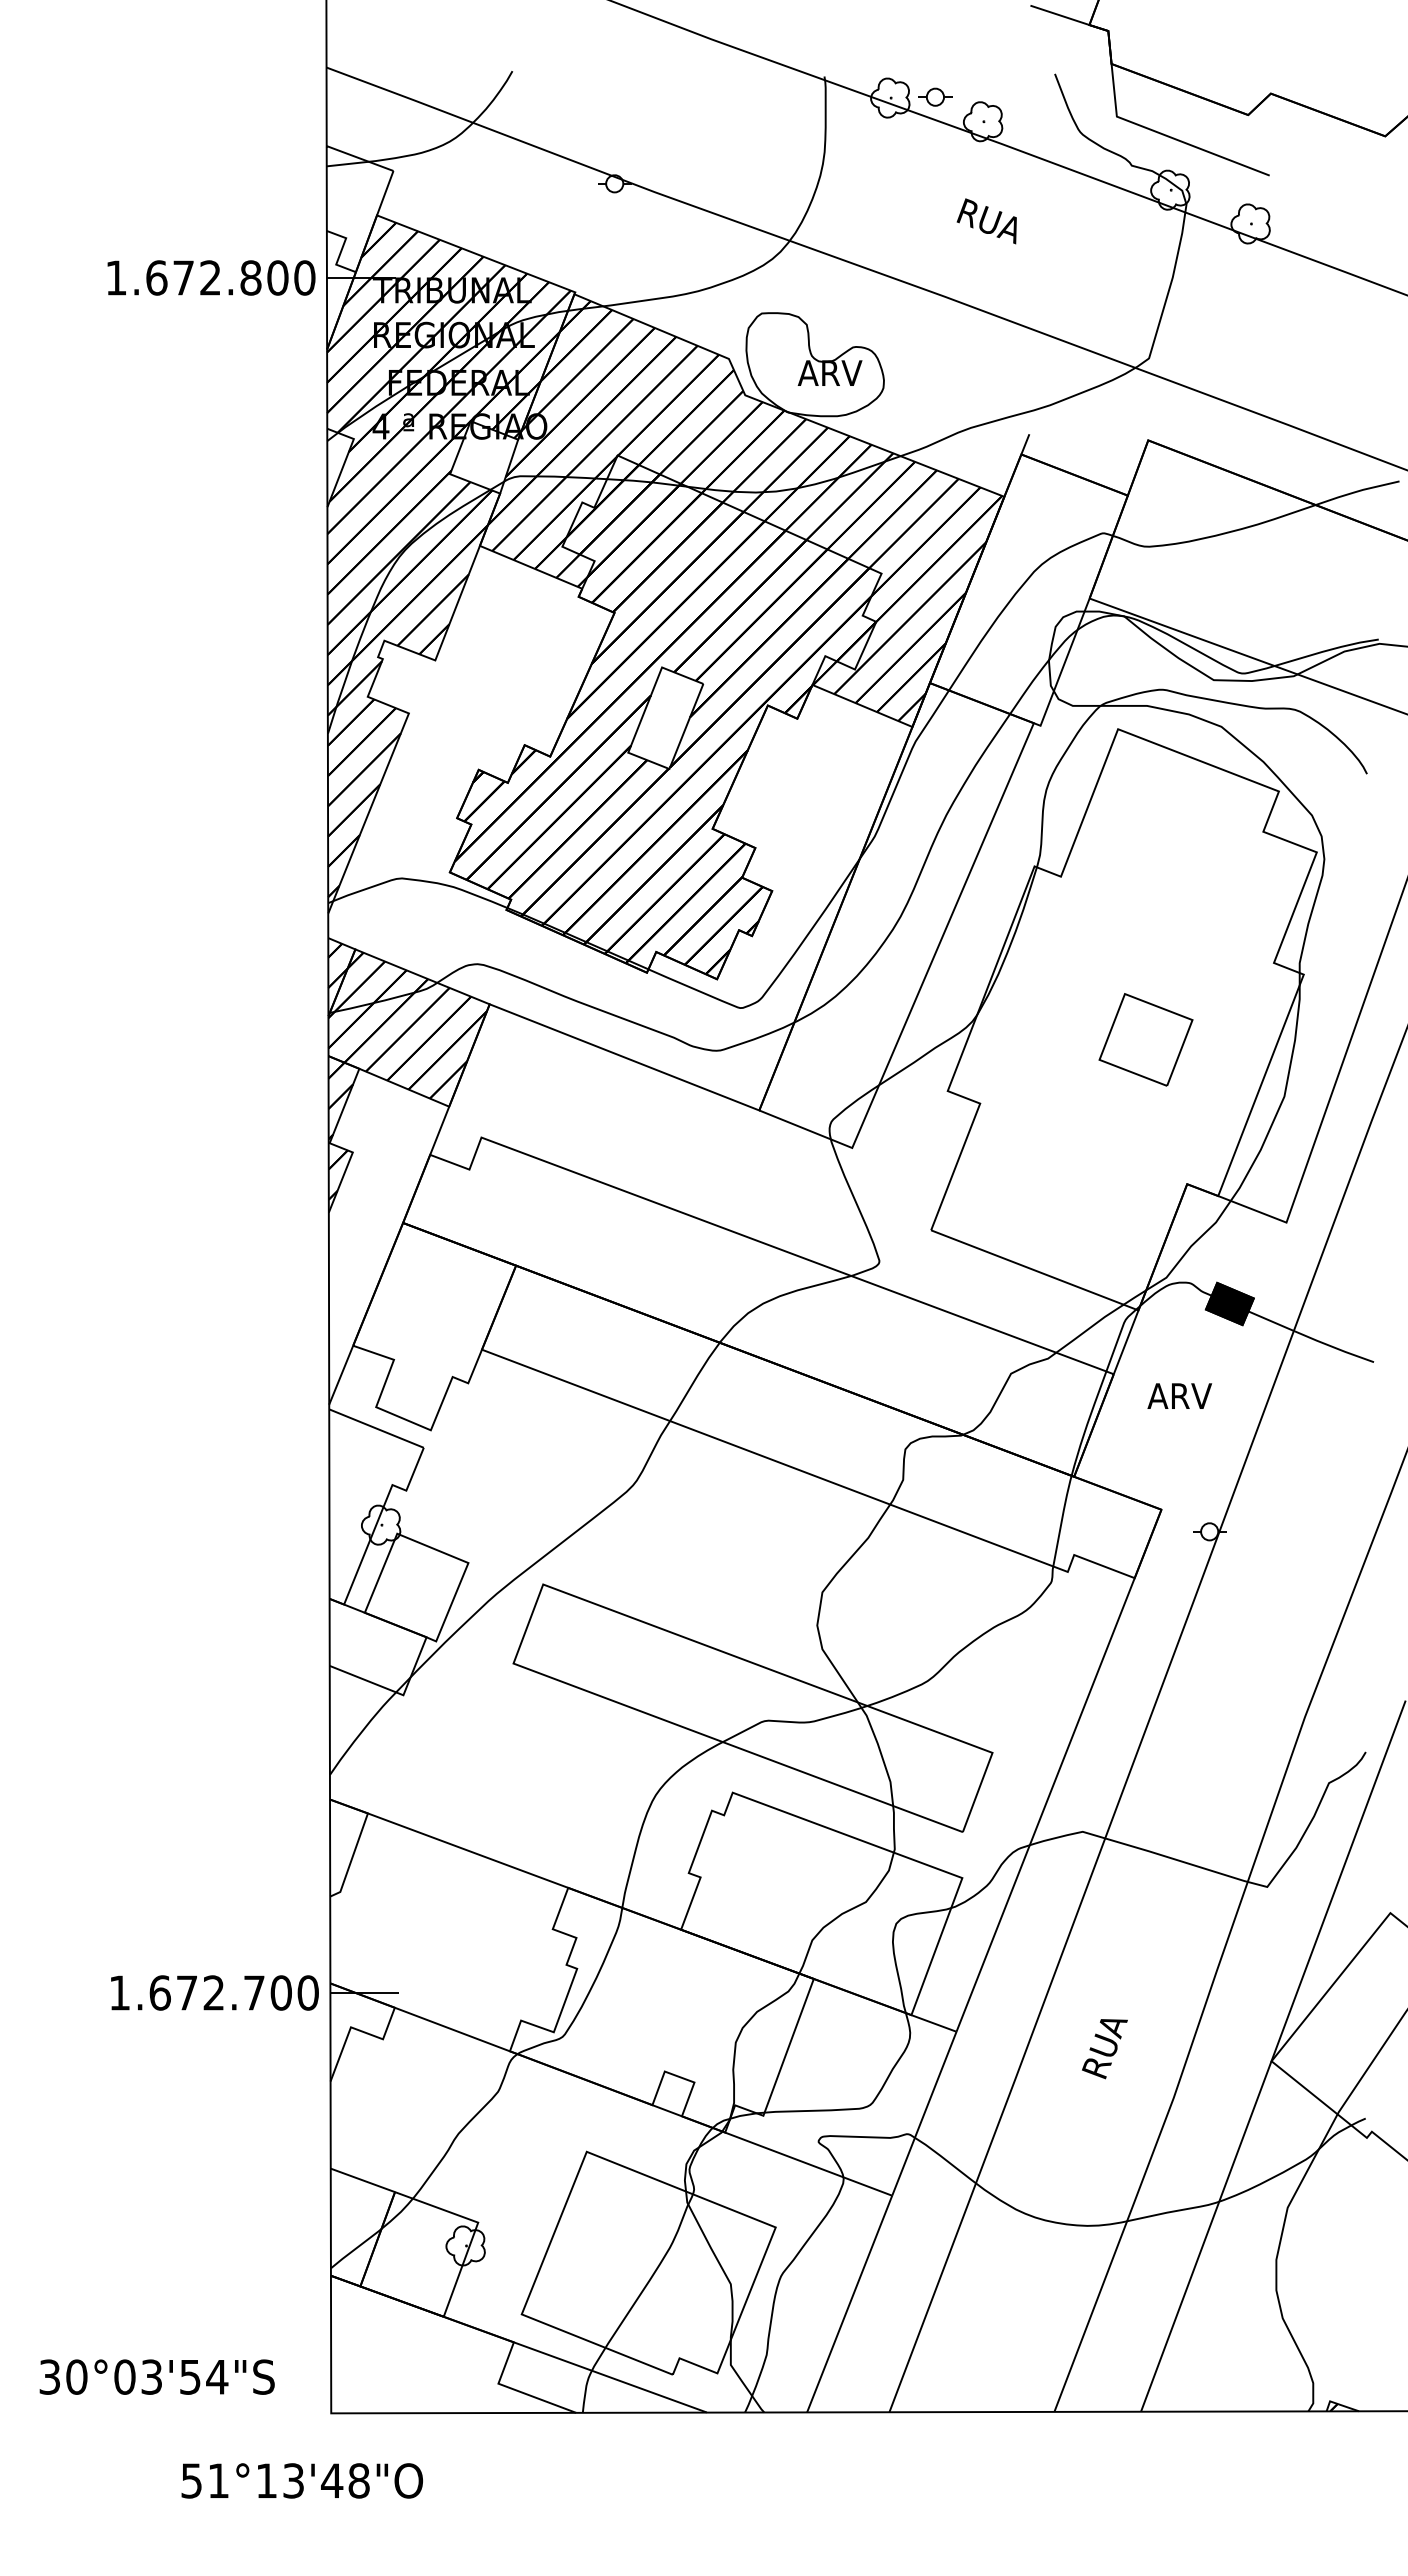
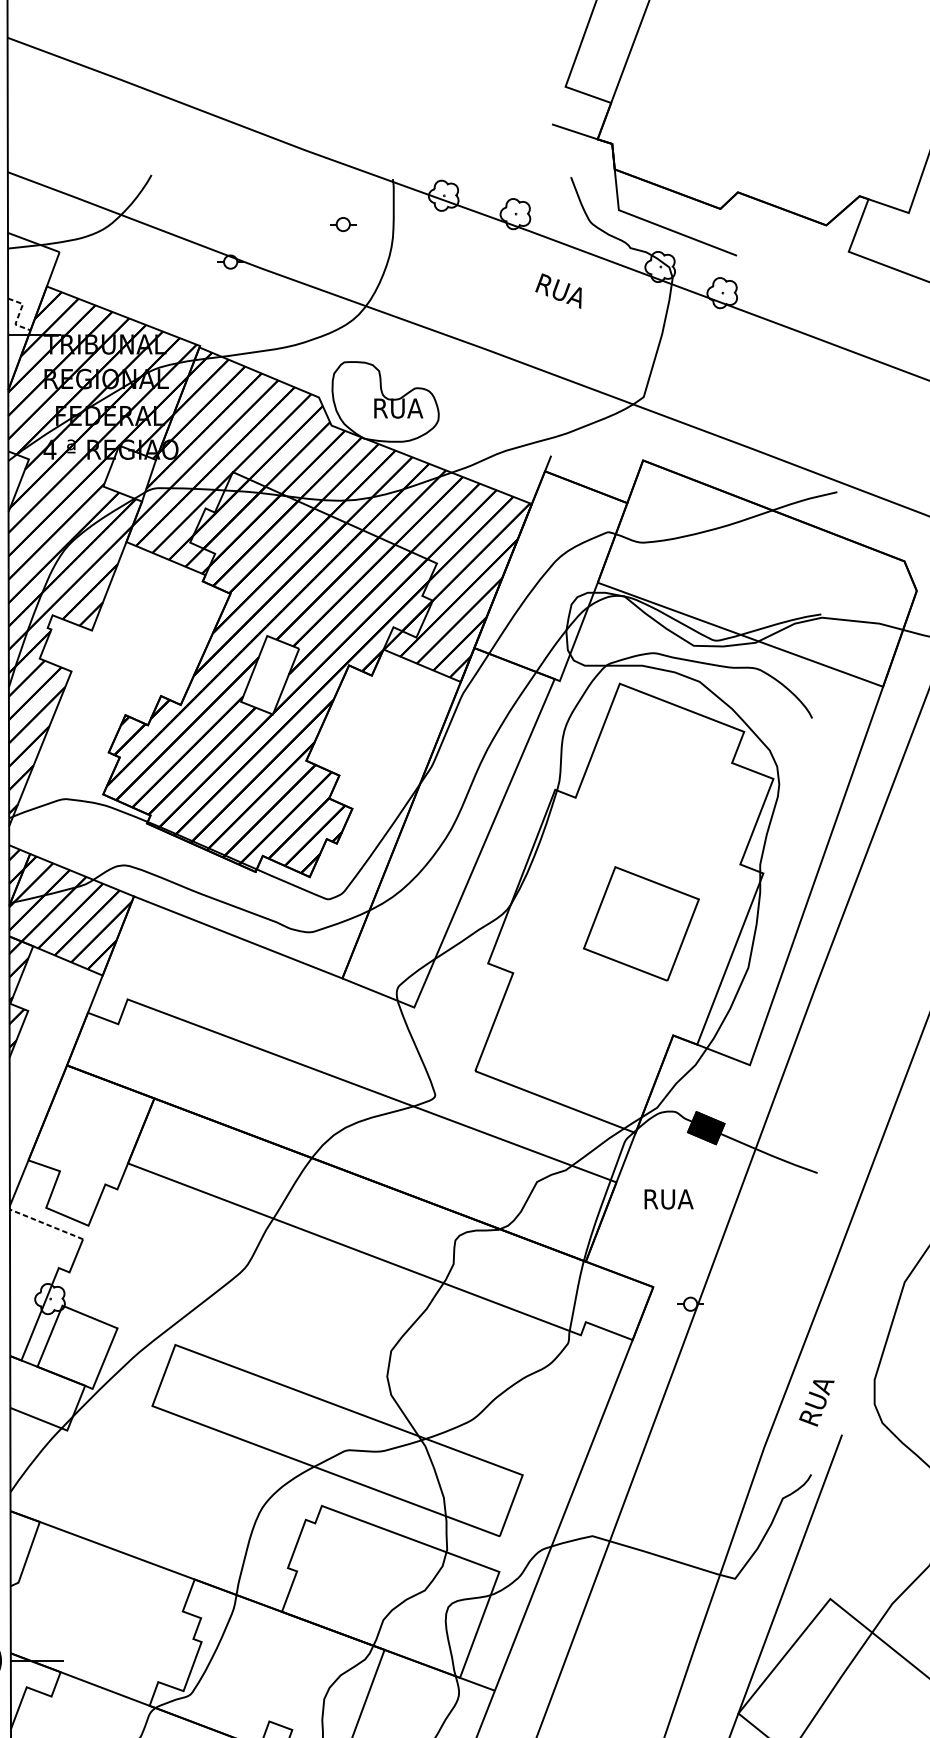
part: (935, 96) -> (343, 223), moved
text: (986, 221) -> (558, 291), moved
line: (341, 251) -> (19, 314), solid -> dashed
text: (830, 373) -> (397, 408), ARV -> RUA
part: (1145, 1039) -> (641, 923), size x1.6
text: (1180, 1396) -> (668, 1199), ARV -> RUA
line: (376, 1428) -> (46, 1224), solid -> dashed
text: (1104, 2049) -> (816, 1403), moved

